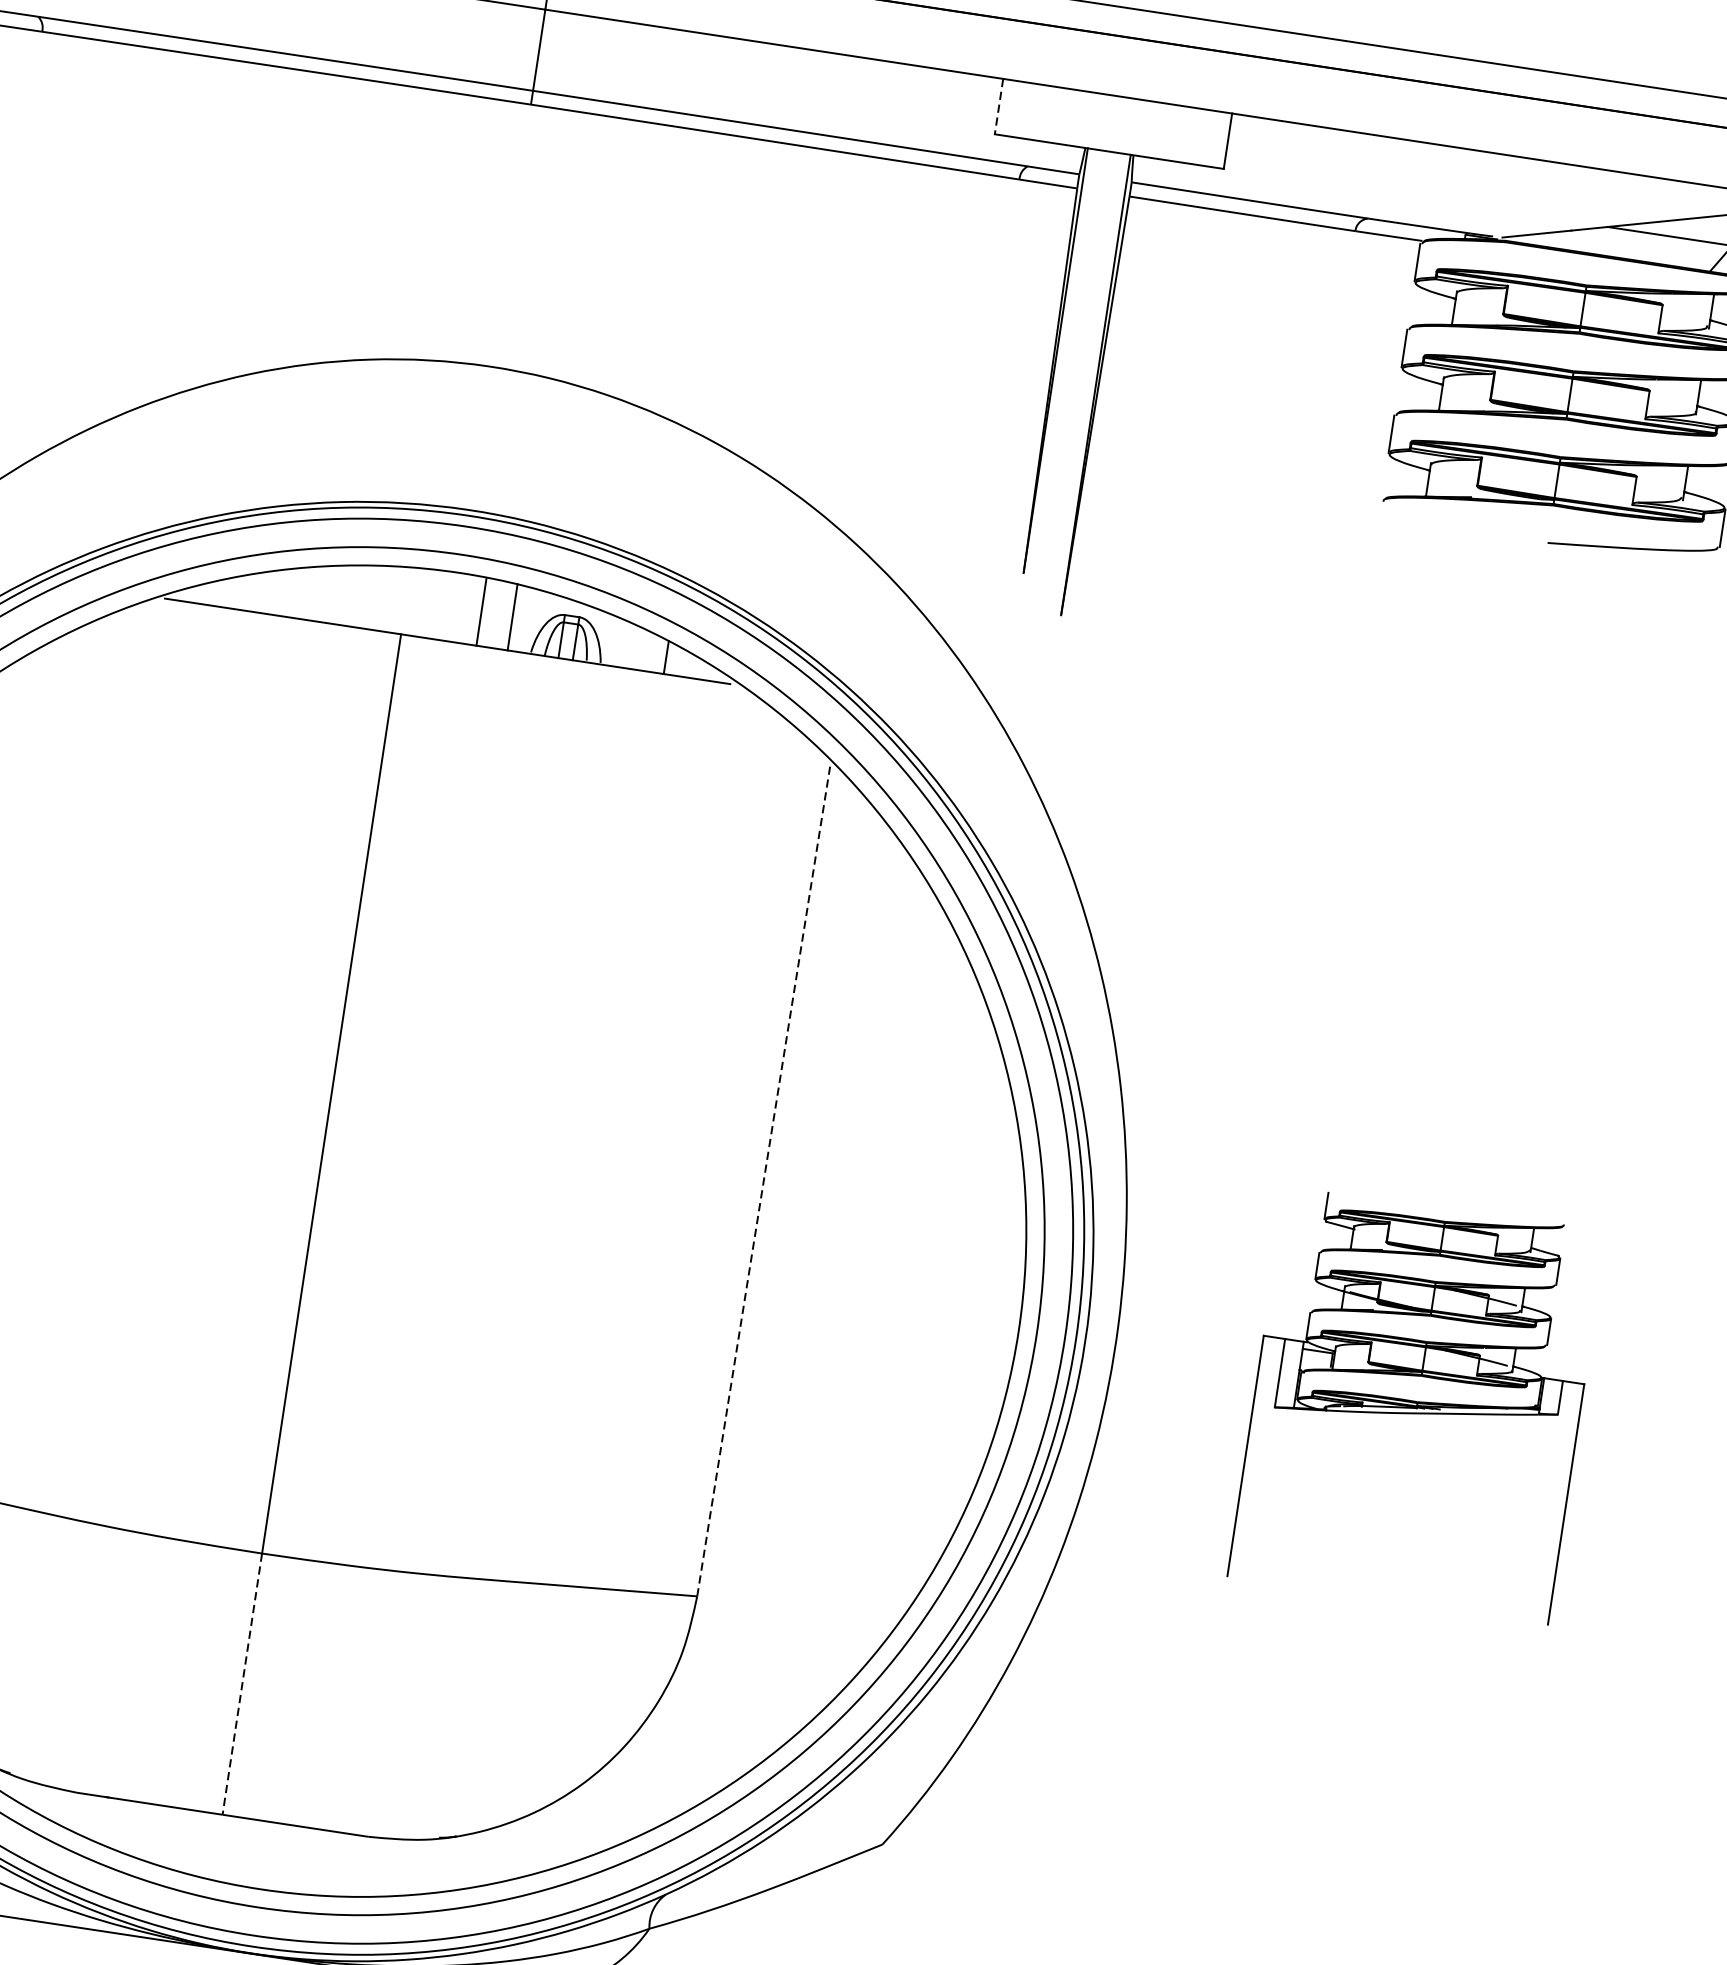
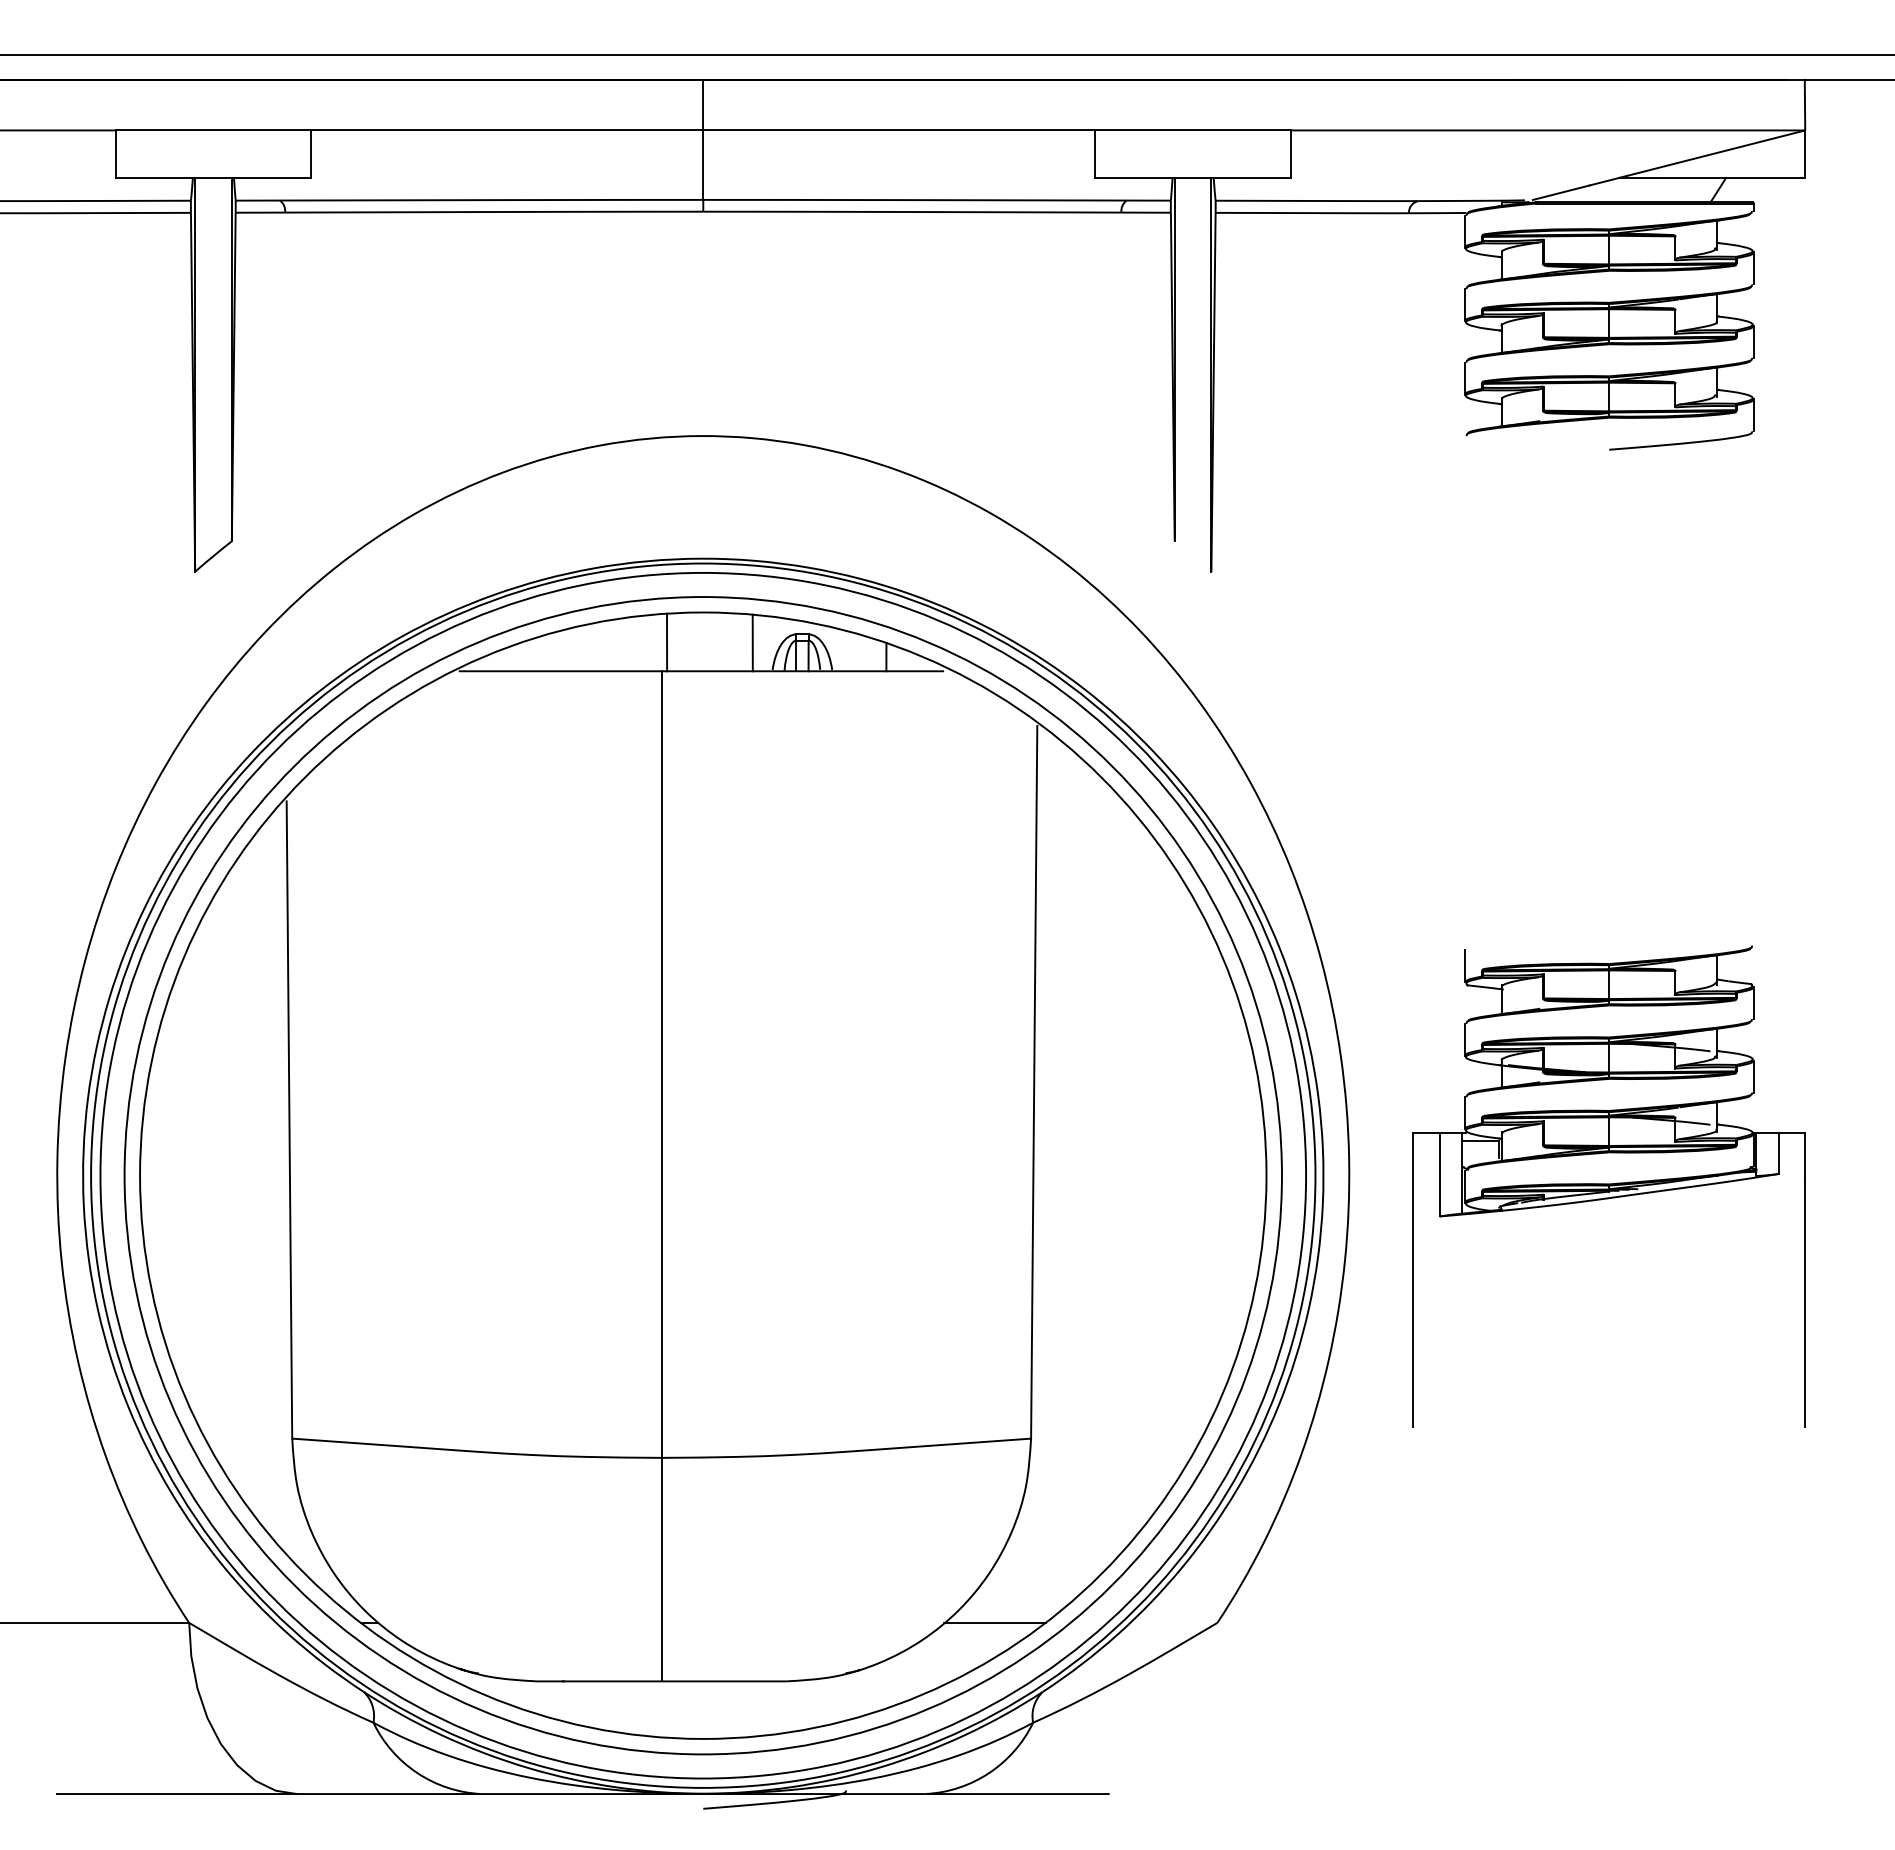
line: (999, 107) -> (1095, 154), dashed -> solid
line: (481, 612) -> (667, 642), moved
line: (764, 1179) -> (1034, 1081), dashed -> solid
part: (1416, 1403) -> (1608, 1186), size x1.43
line: (242, 1683) -> (661, 1569), dashed -> solid
line: (621, 1804) -> (994, 1622), added

